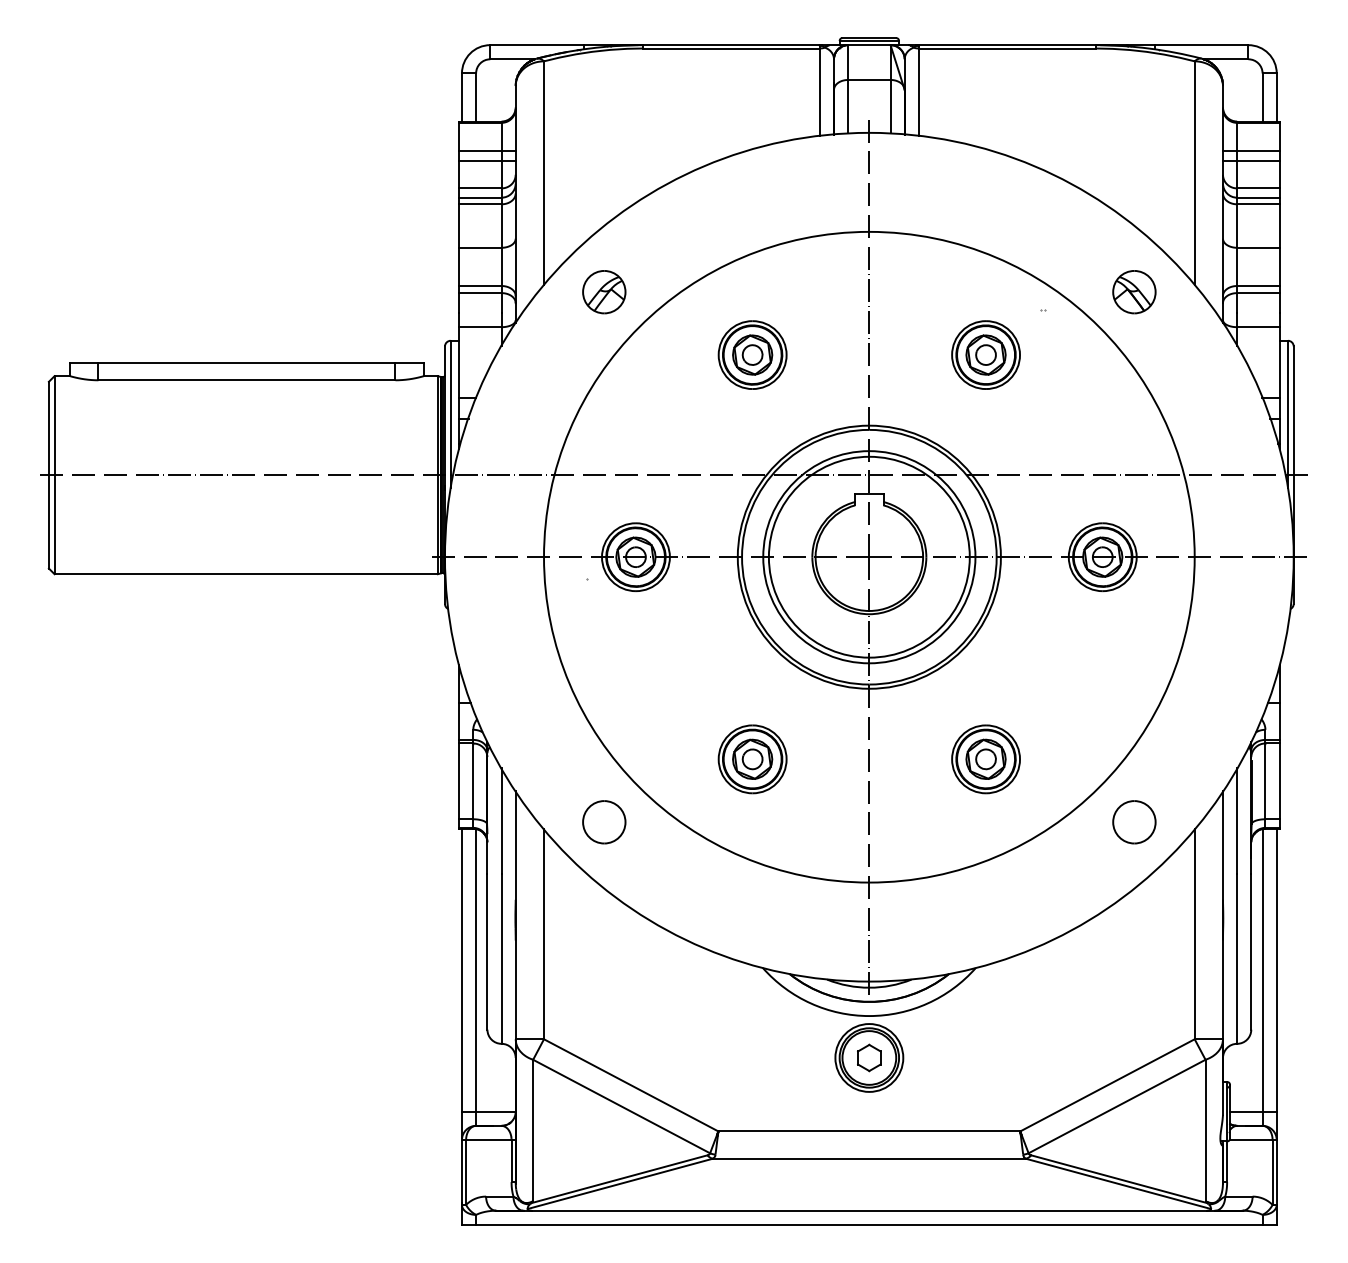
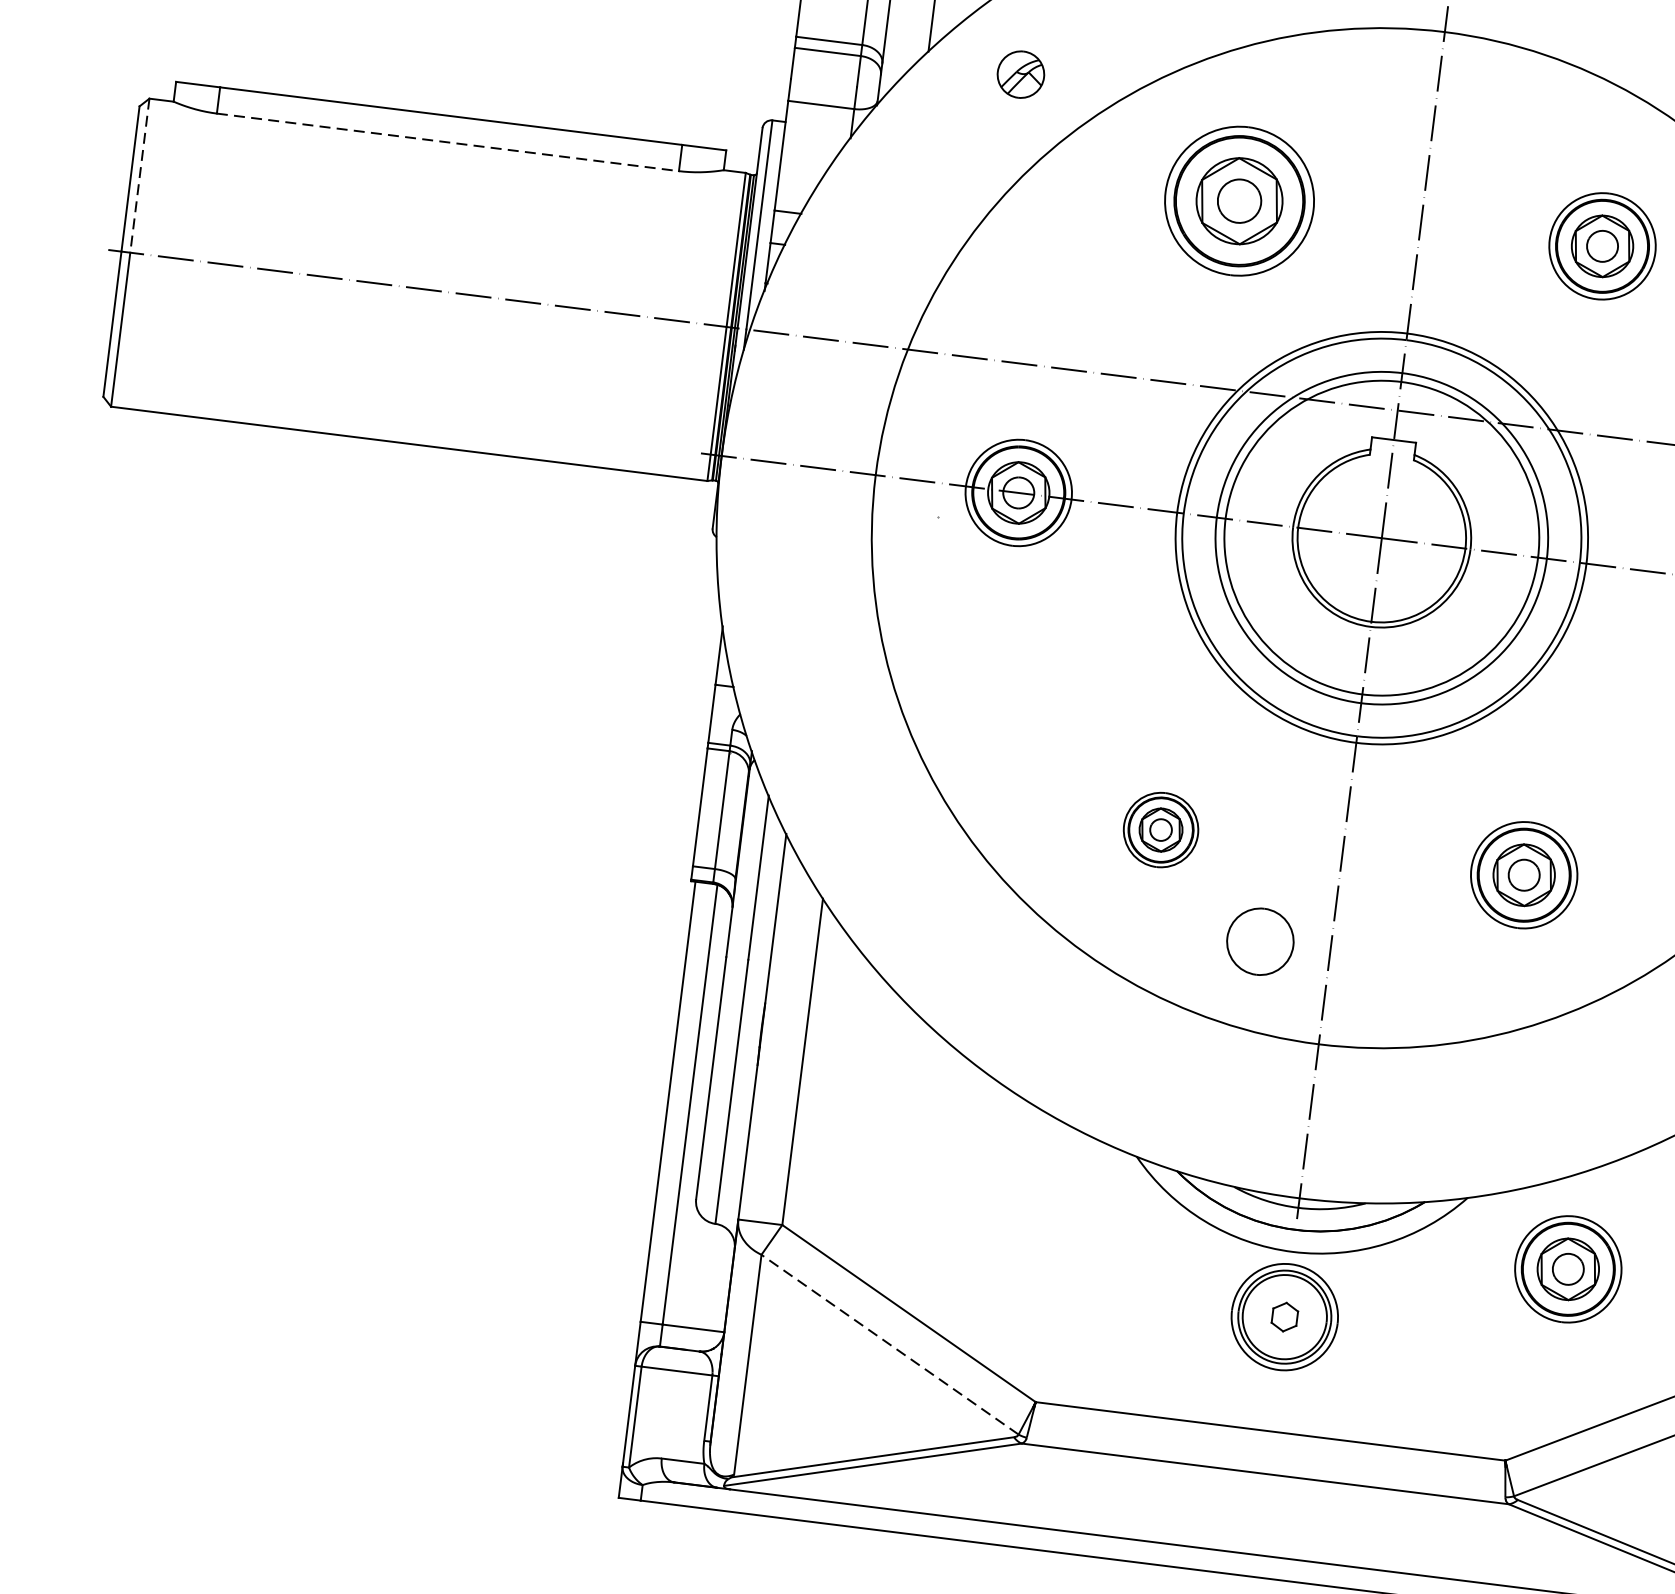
part: (604, 292) -> (1021, 75), size x0.7
part: (752, 354) -> (1239, 200), size x1.4
line: (246, 380) -> (447, 142), solid -> dashed
line: (54, 425) -> (139, 175), solid -> dashed
part: (752, 759) -> (1160, 830), size x0.7
part: (604, 822) -> (1260, 942), moved
part: (1044, 1005) -> (1567, 1269), added
part: (869, 1057) -> (1285, 1316), size x0.7
line: (621, 1106) -> (889, 1344), solid -> dashed

